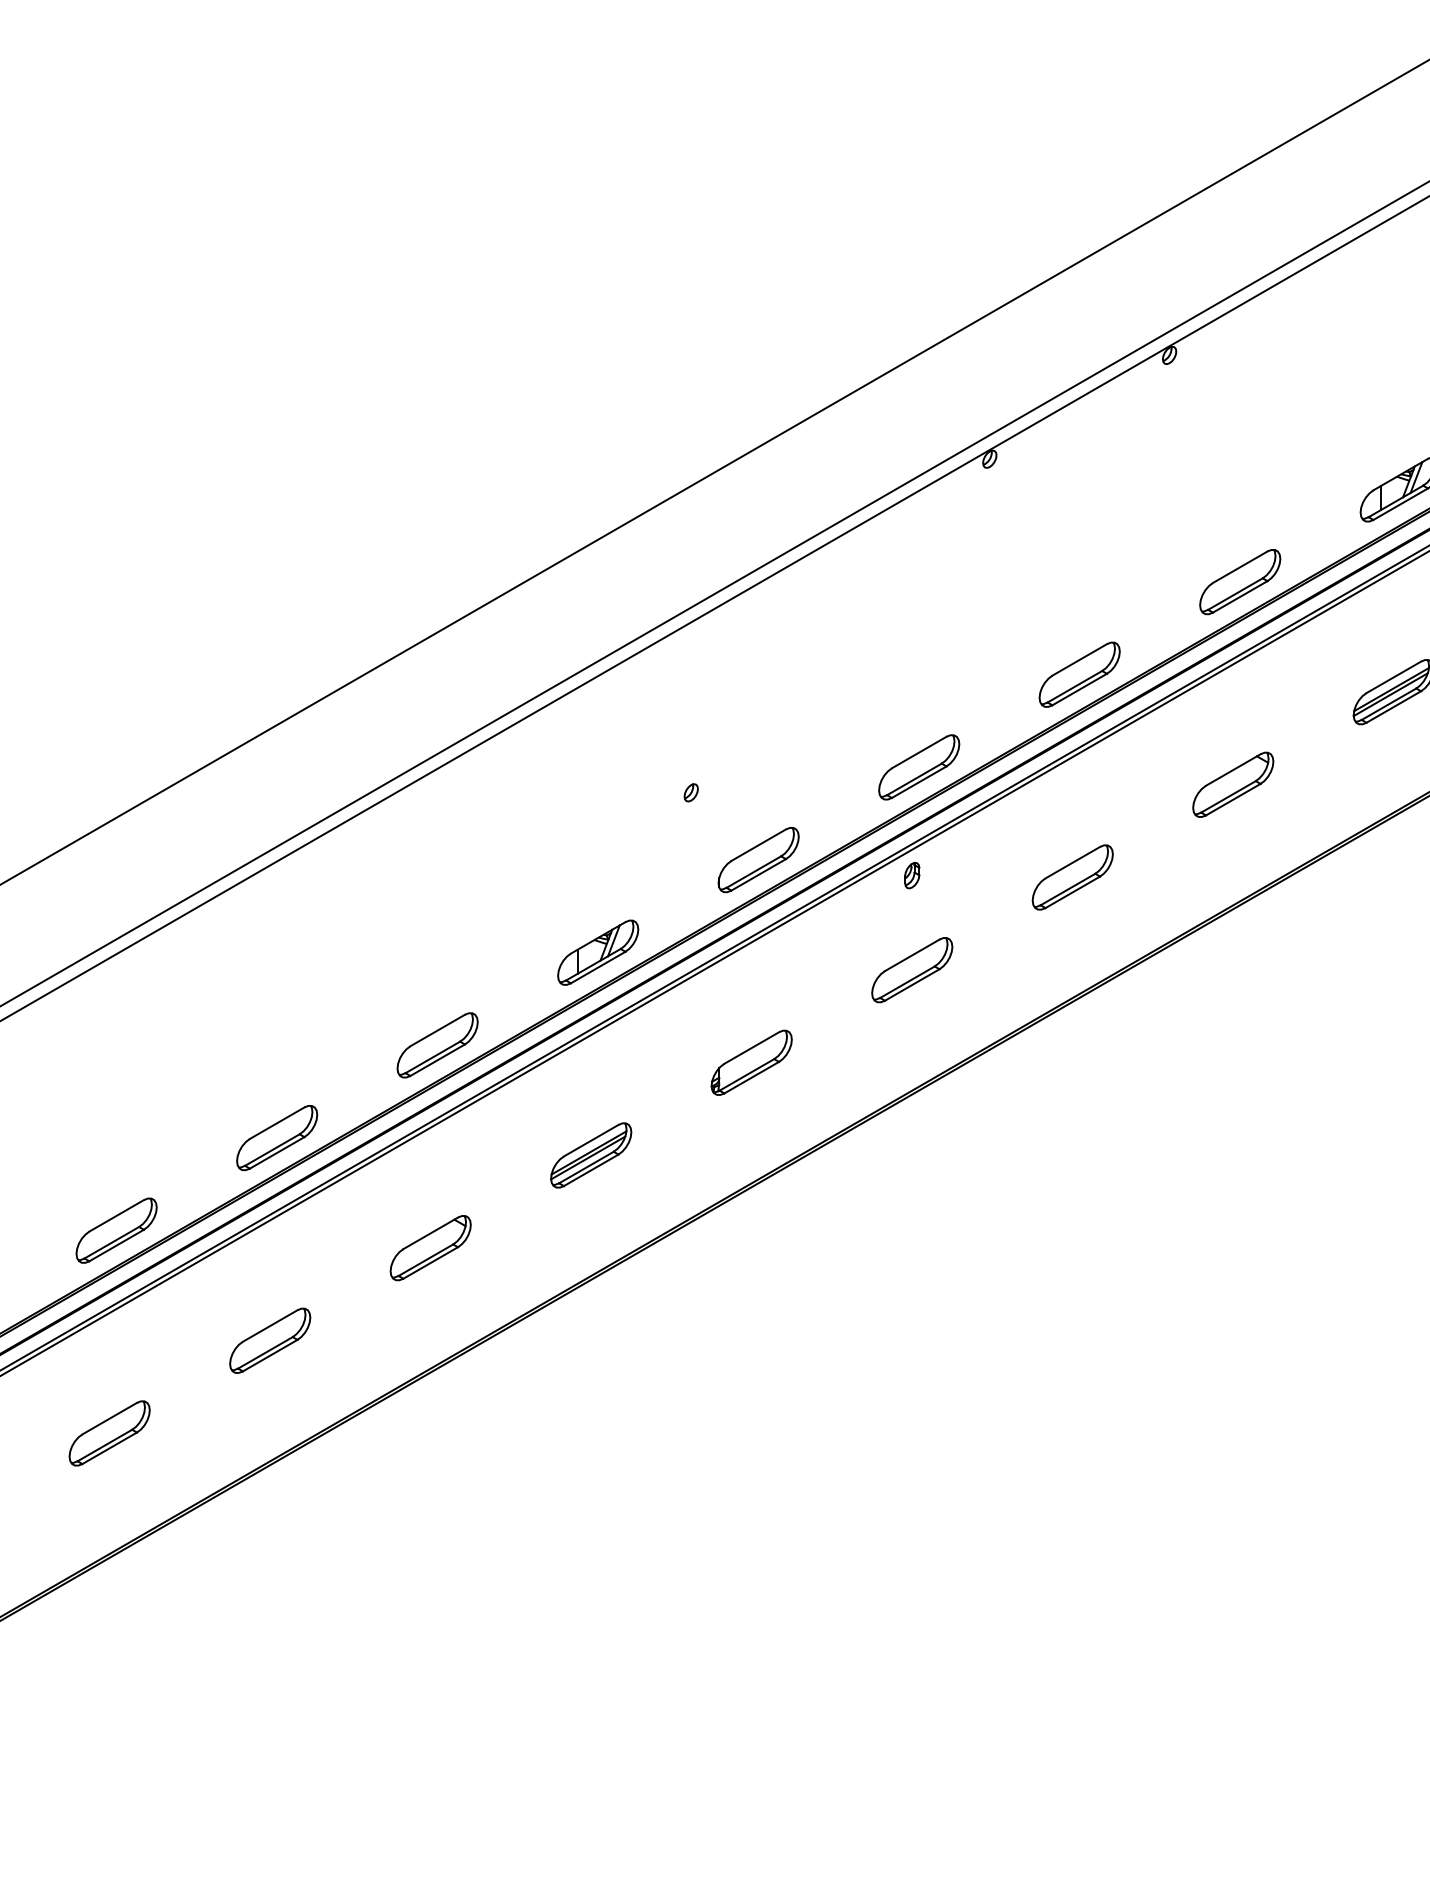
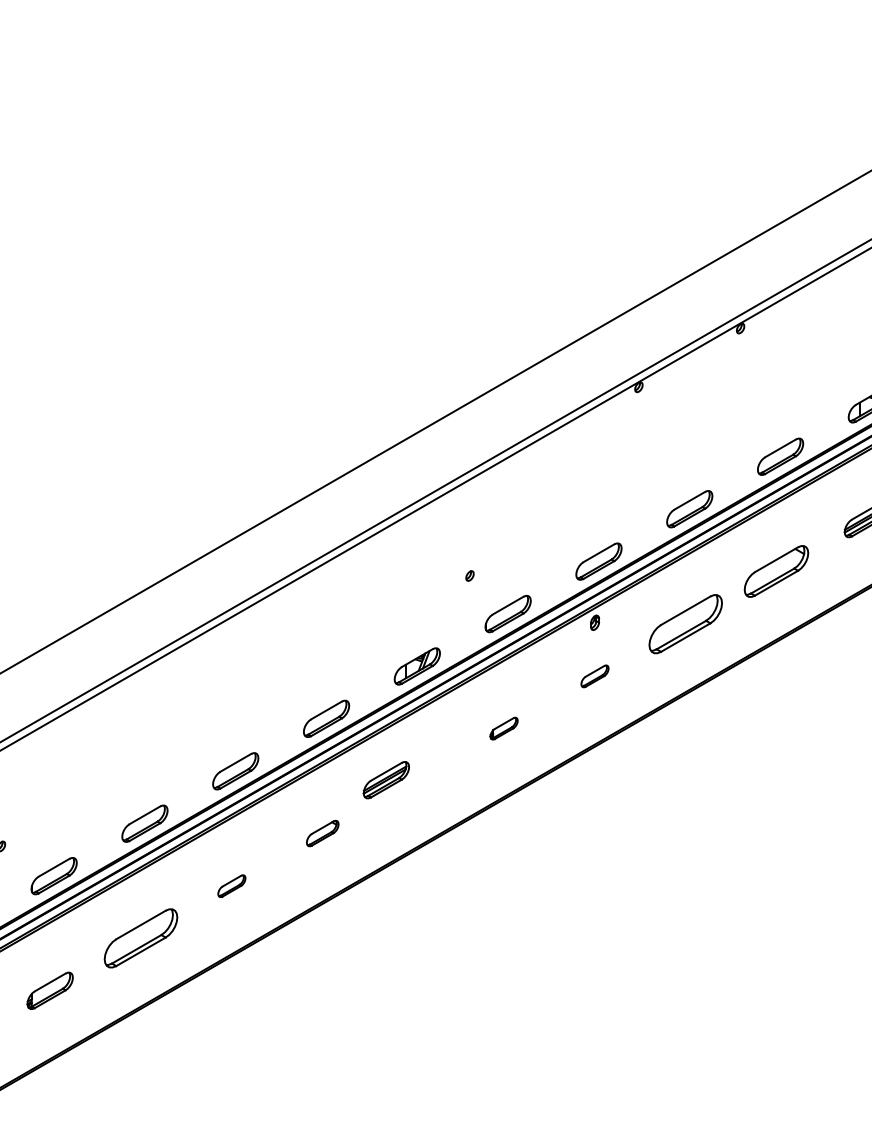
part: (1233, 784) -> (776, 571), size x1.4
part: (1072, 876) -> (685, 623), size x1.6
part: (911, 970) -> (594, 676), size x0.6
part: (750, 1062) -> (503, 728), size x0.6
part: (589, 1156) -> (385, 780), moved
part: (430, 1247) -> (322, 833), size x0.7
part: (269, 1341) -> (231, 886), size x0.6
part: (108, 1433) -> (140, 938), size x1.6

